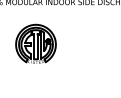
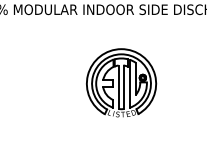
part: (35, 43) -> (120, 81), moved

